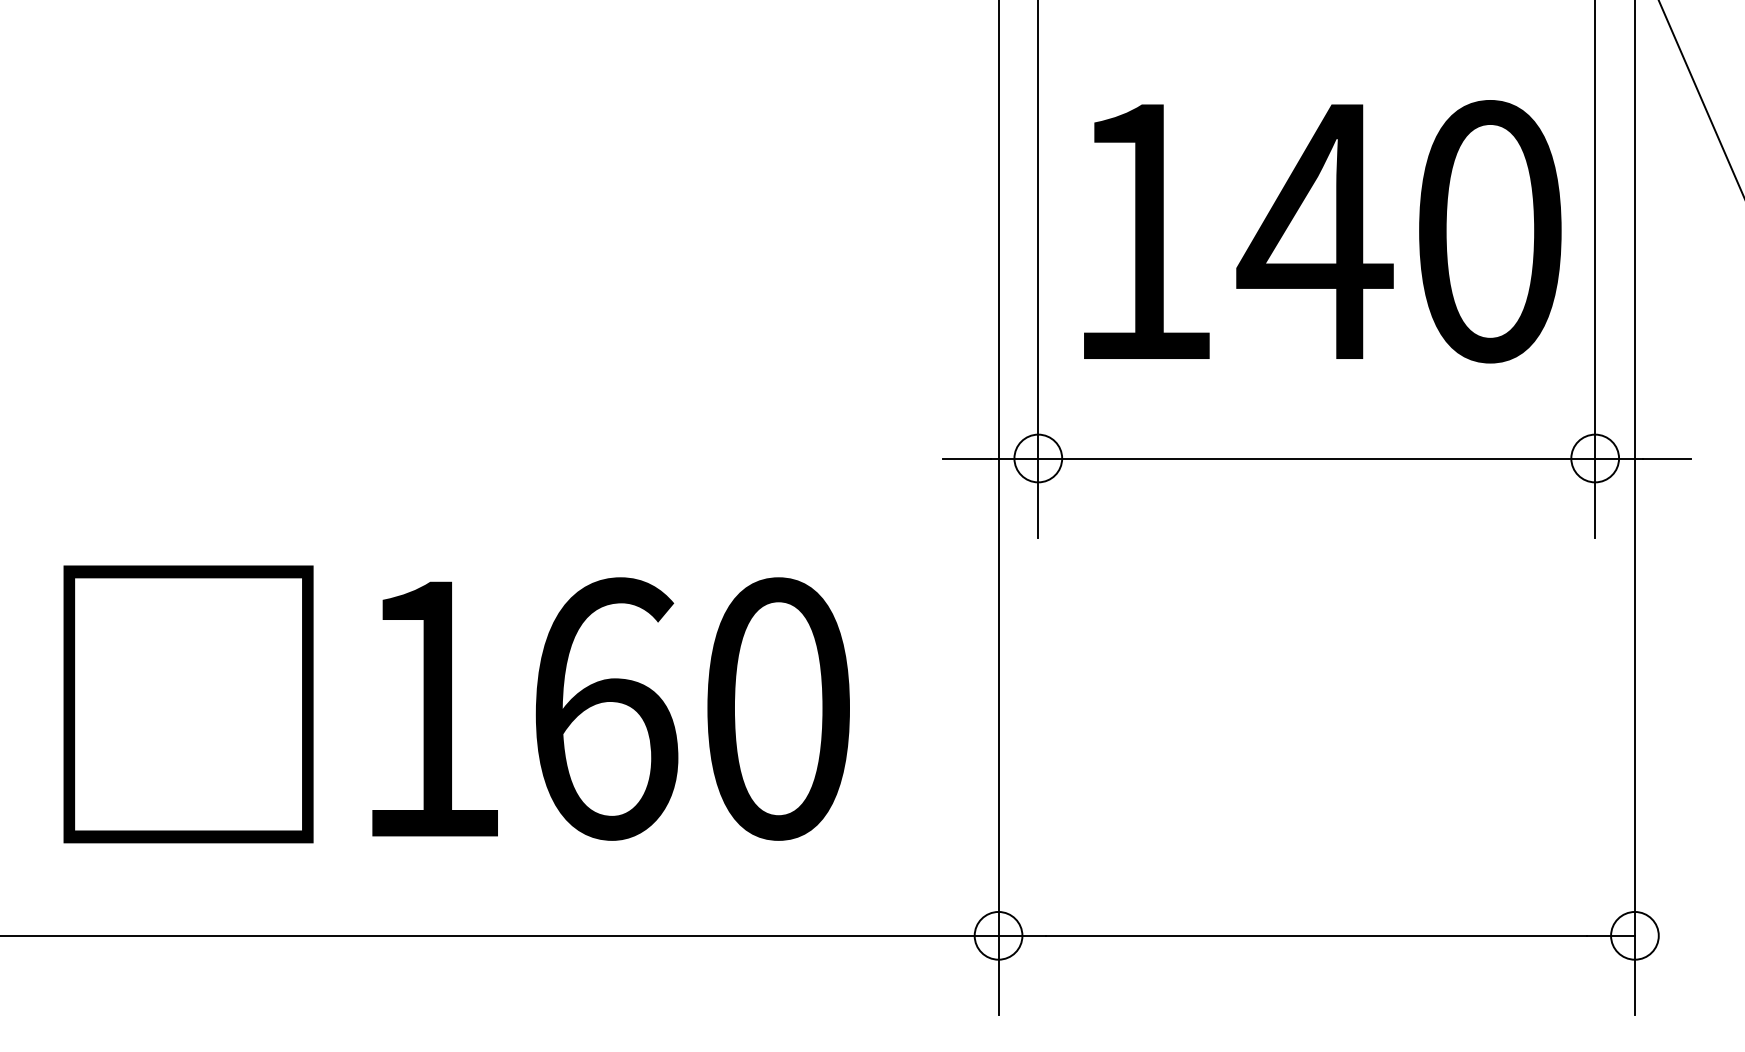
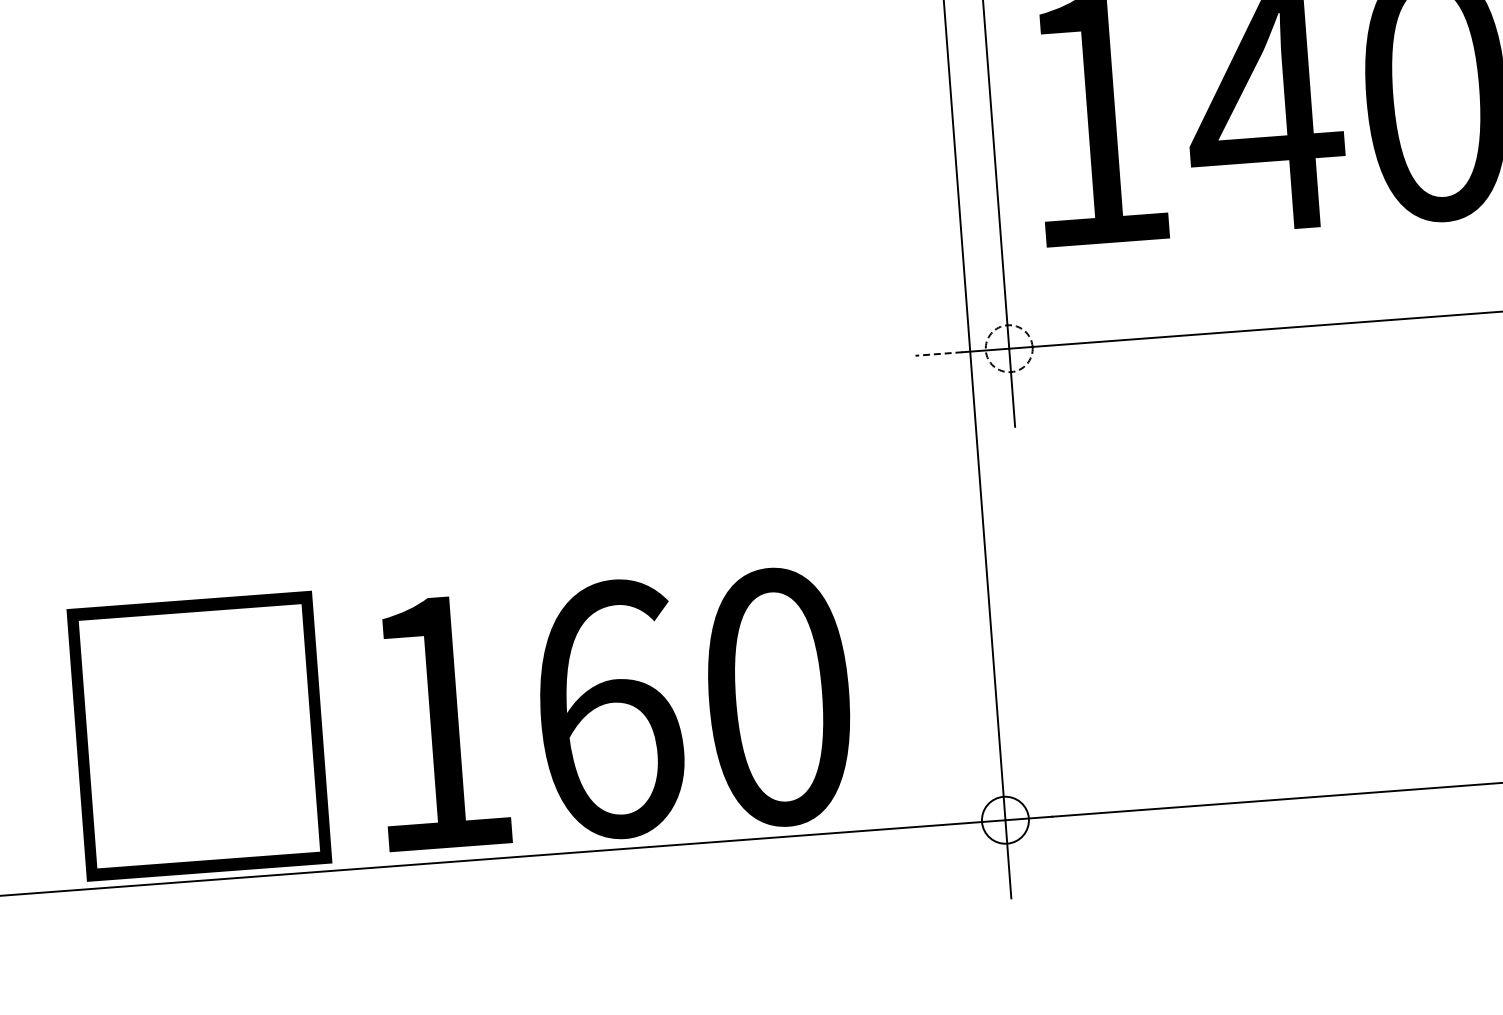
line: (966, 458) -> (938, 354), solid -> dashed
circle: (1038, 458) -> (1009, 348), solid -> dashed
text: (456, 704) -> (462, 716), moved

